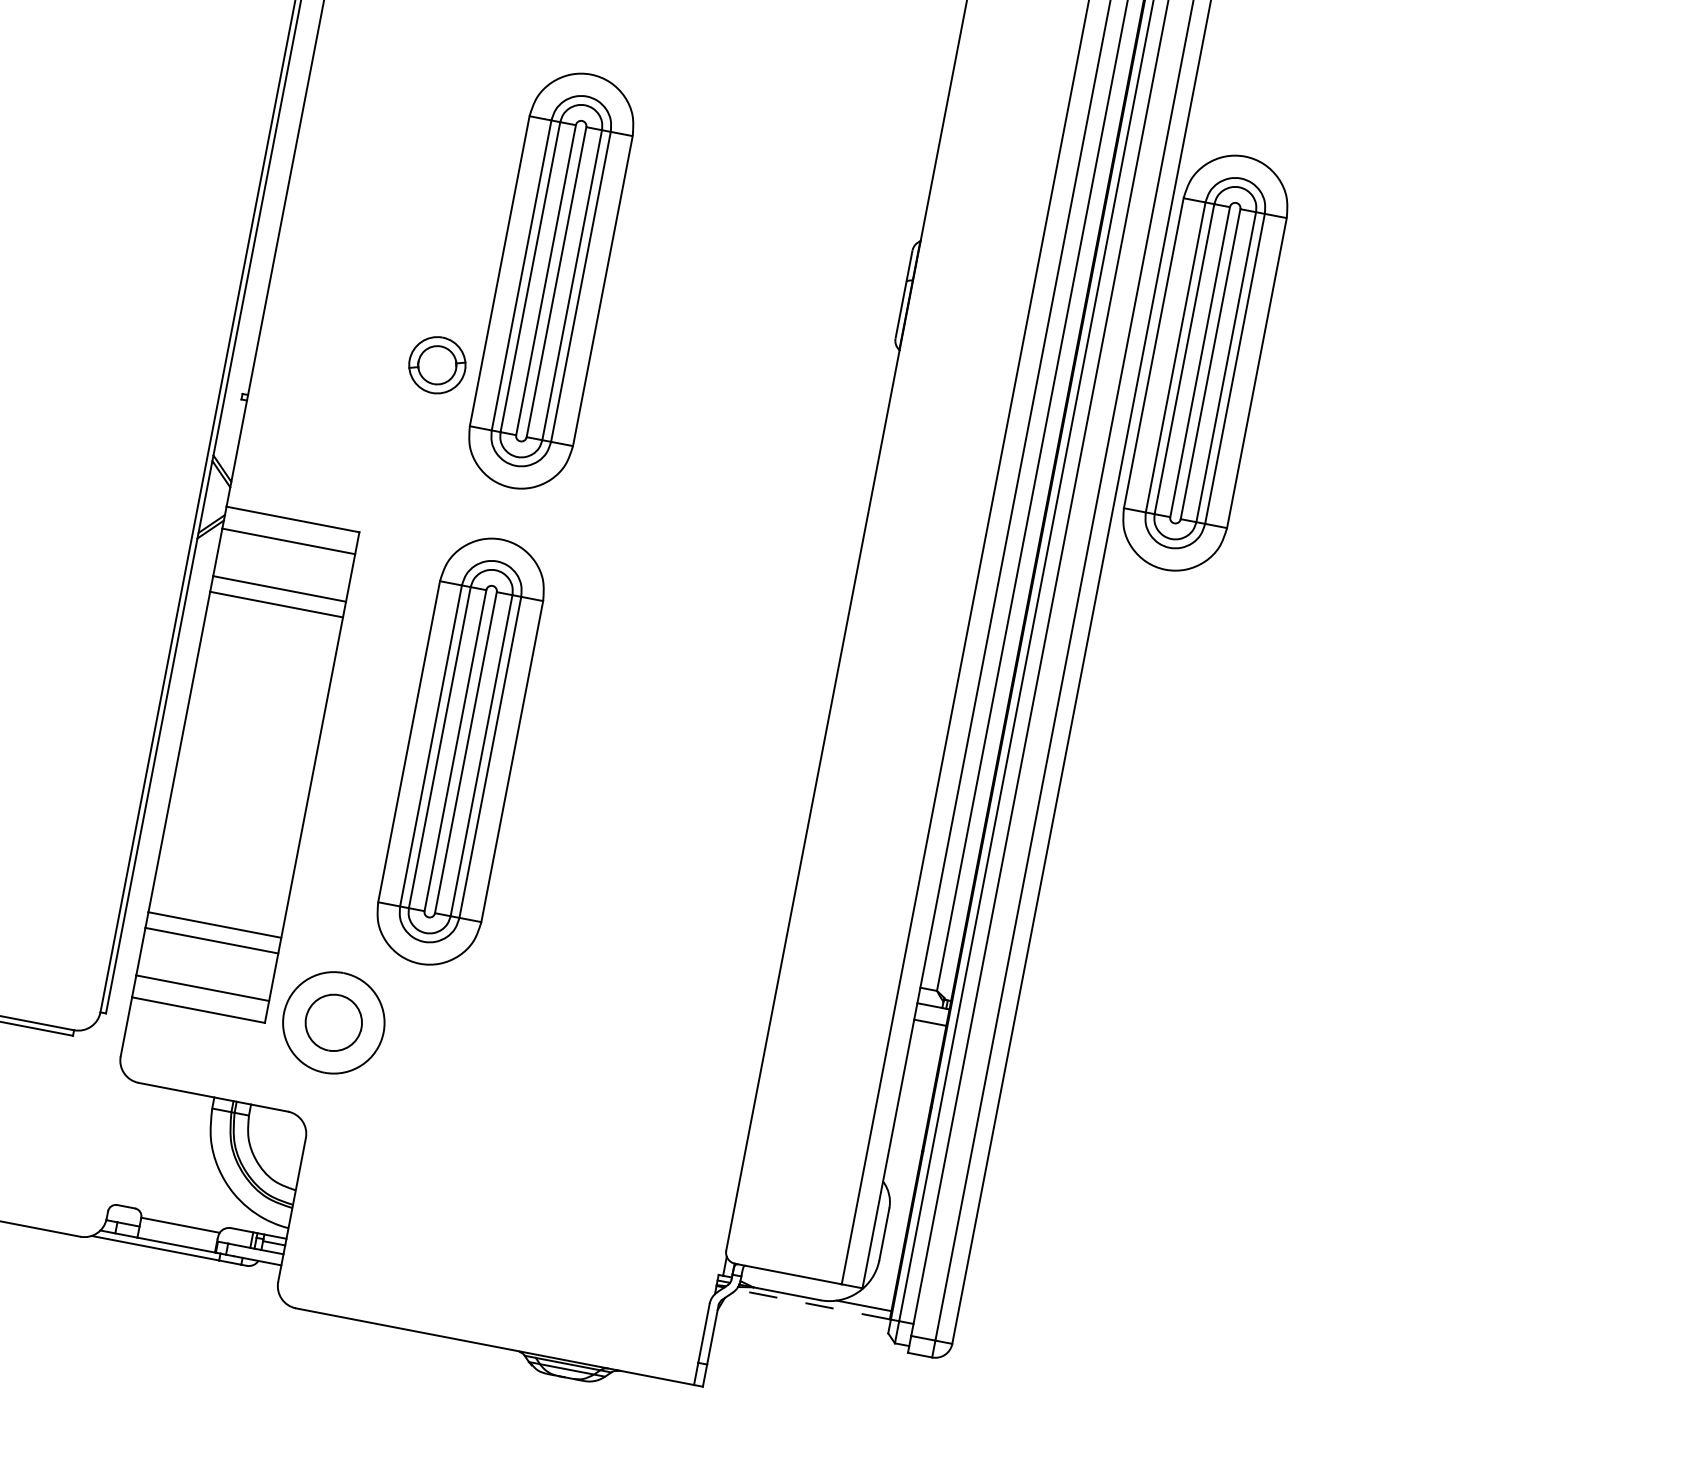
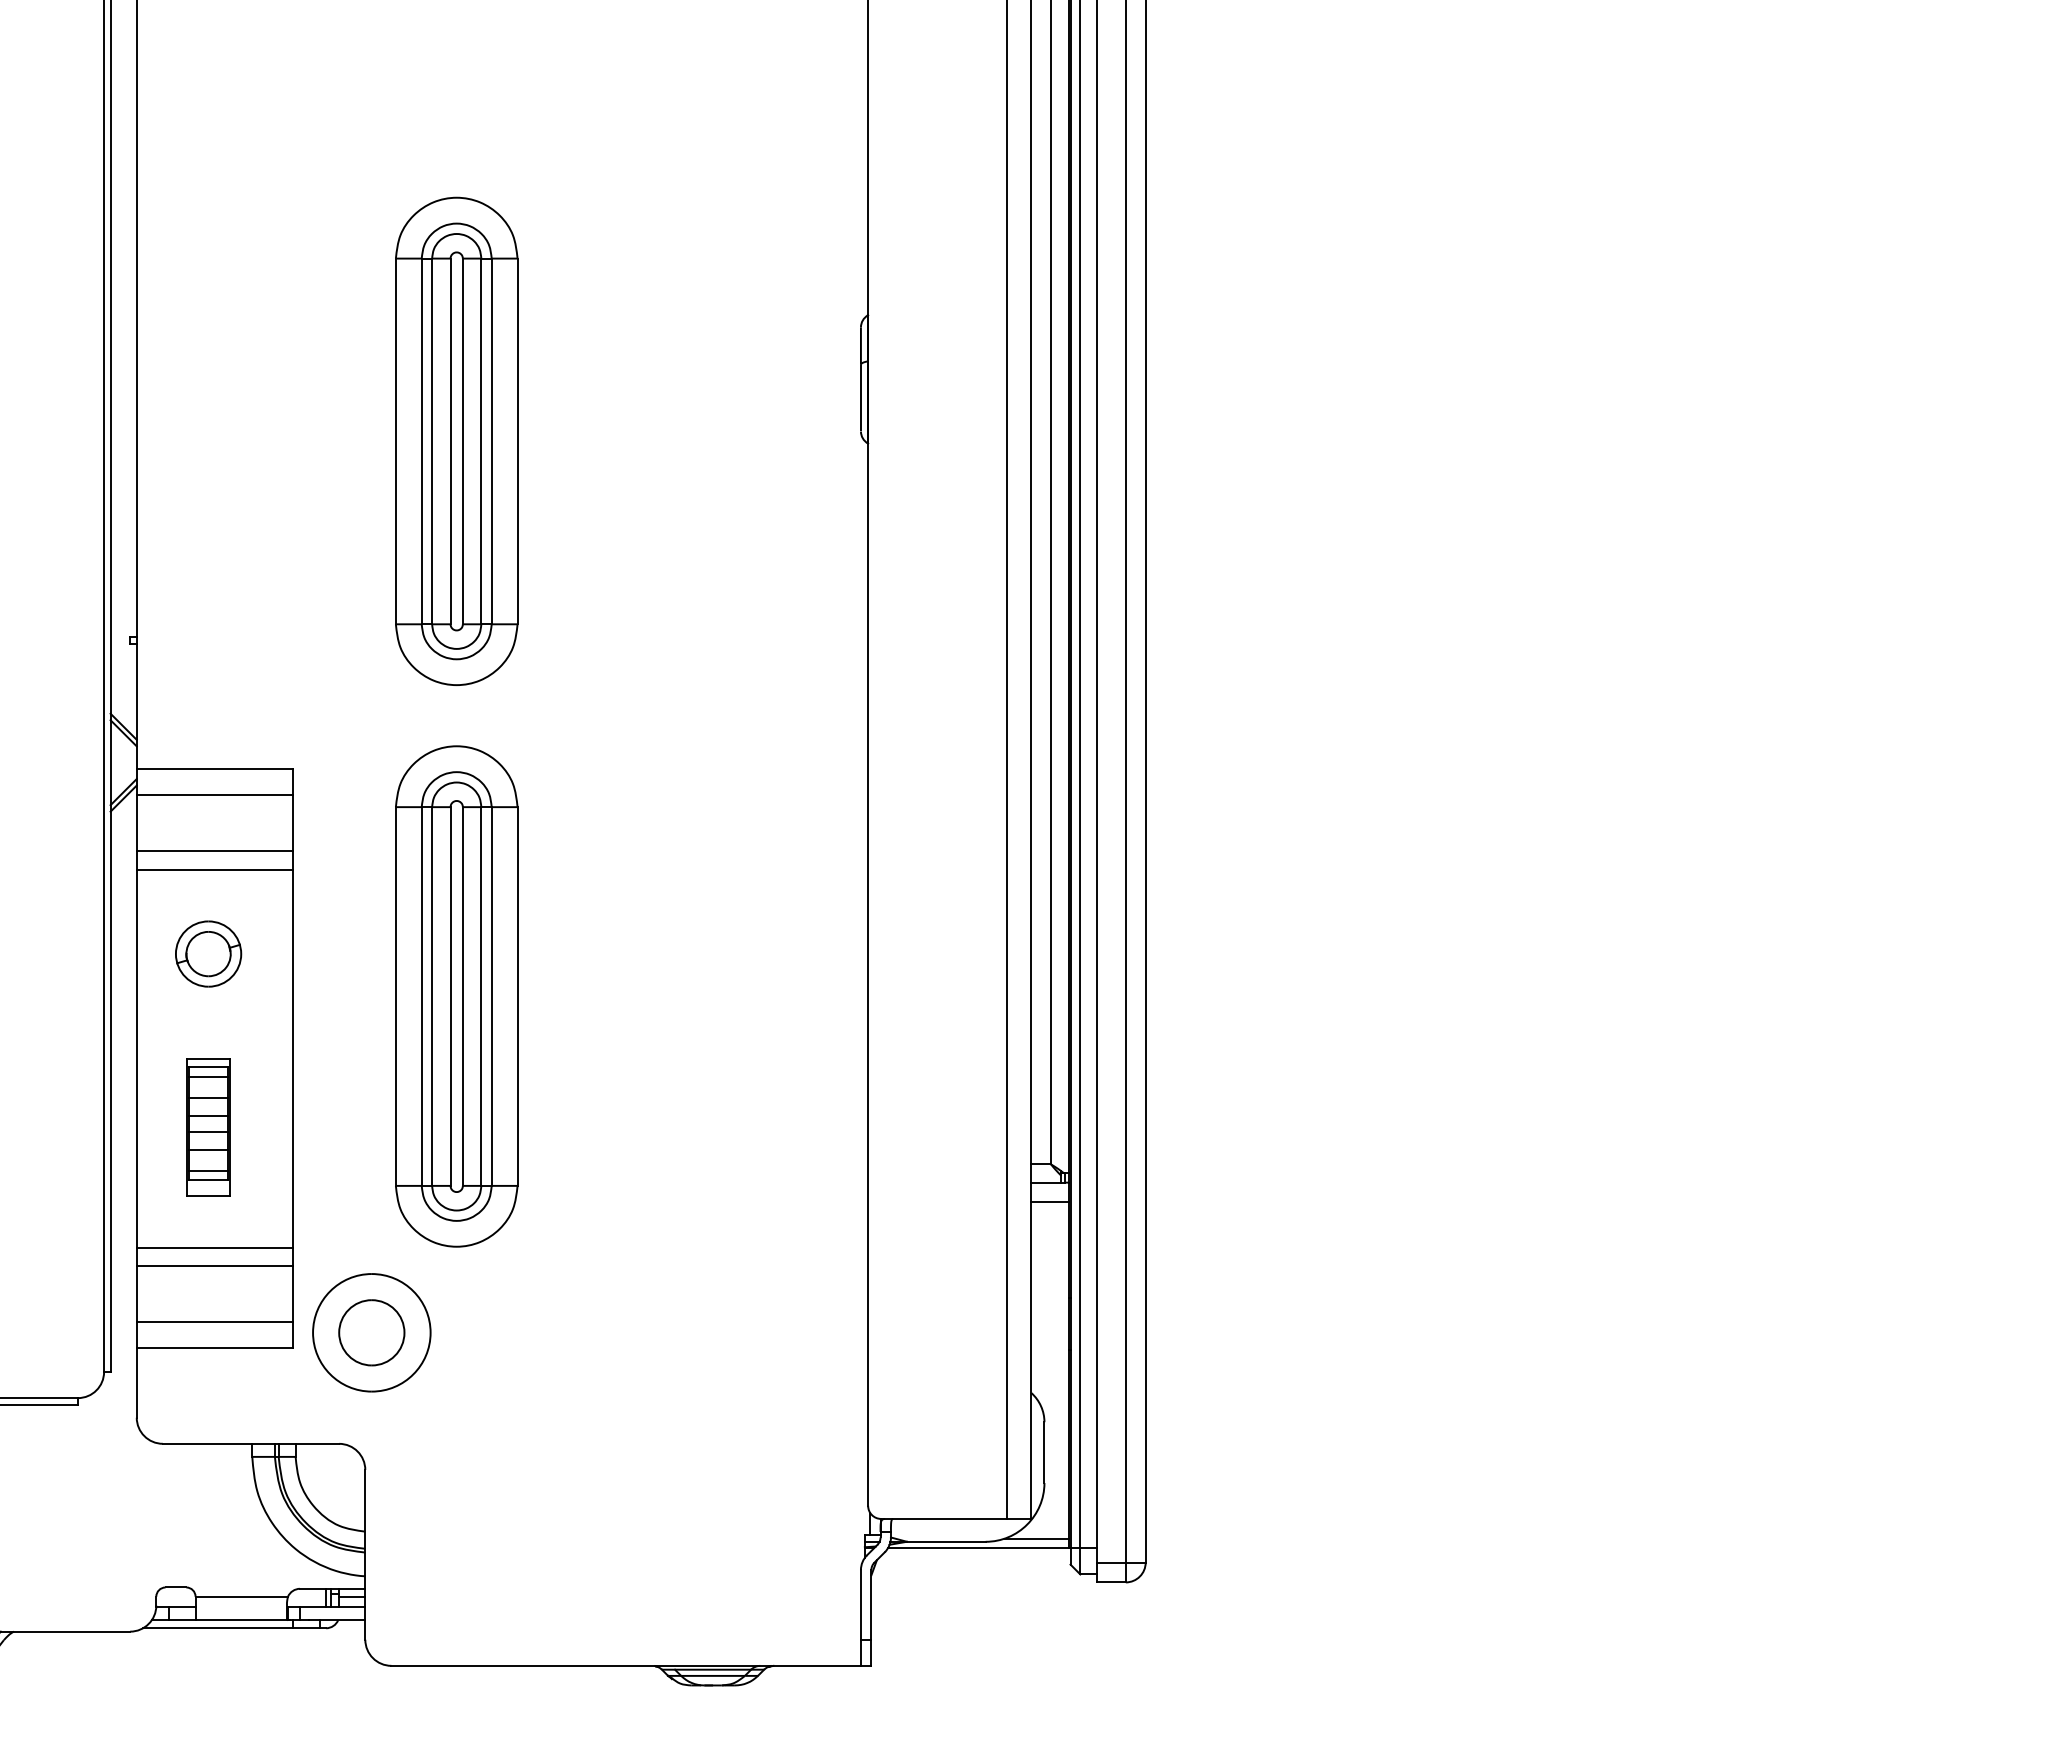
part: (1205, 362) -> (1218, 390), removed
part: (437, 364) -> (208, 953), moved
part: (228, 822) -> (208, 1127), added
line: (812, 1304) -> (978, 1548), dashed -> solid

